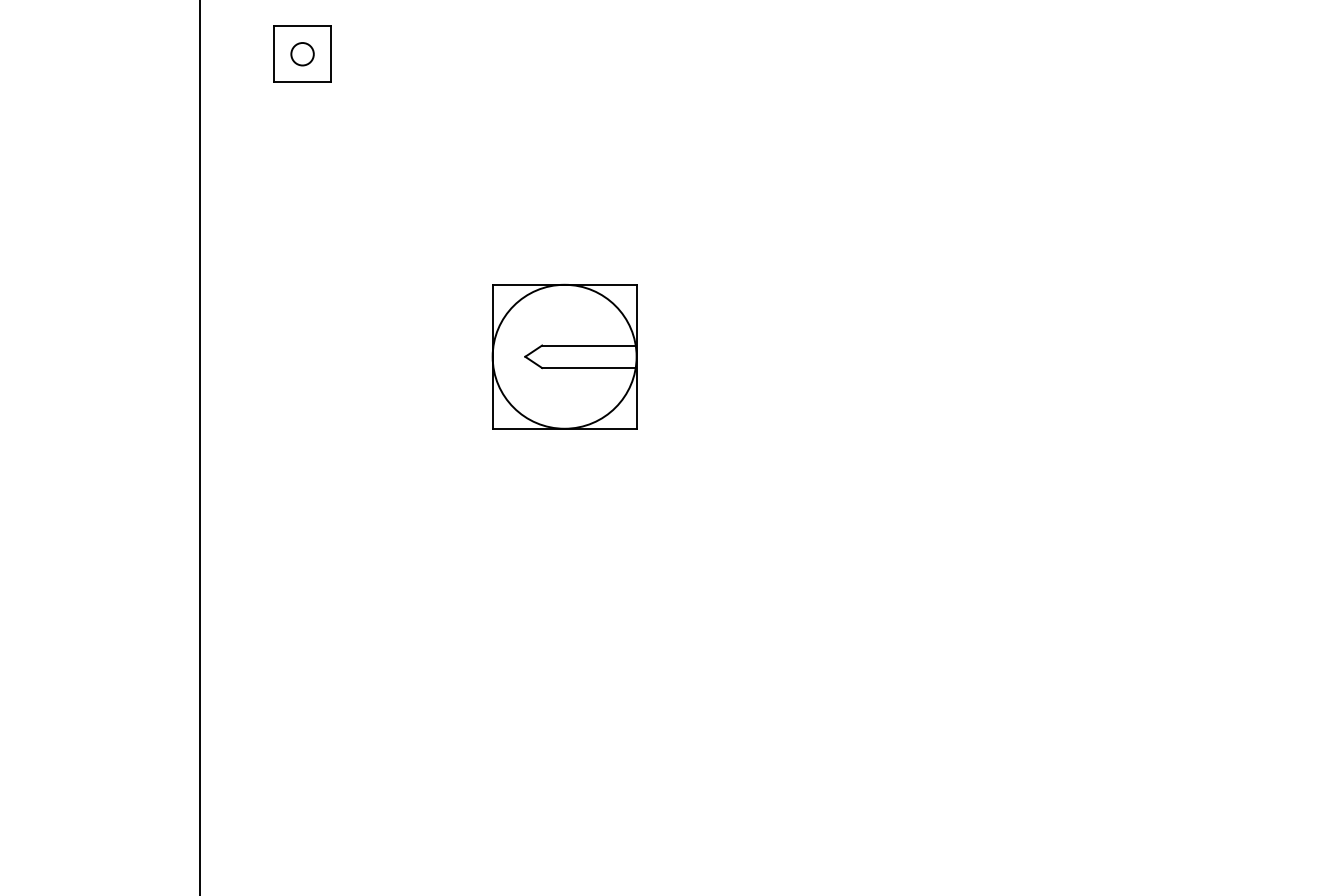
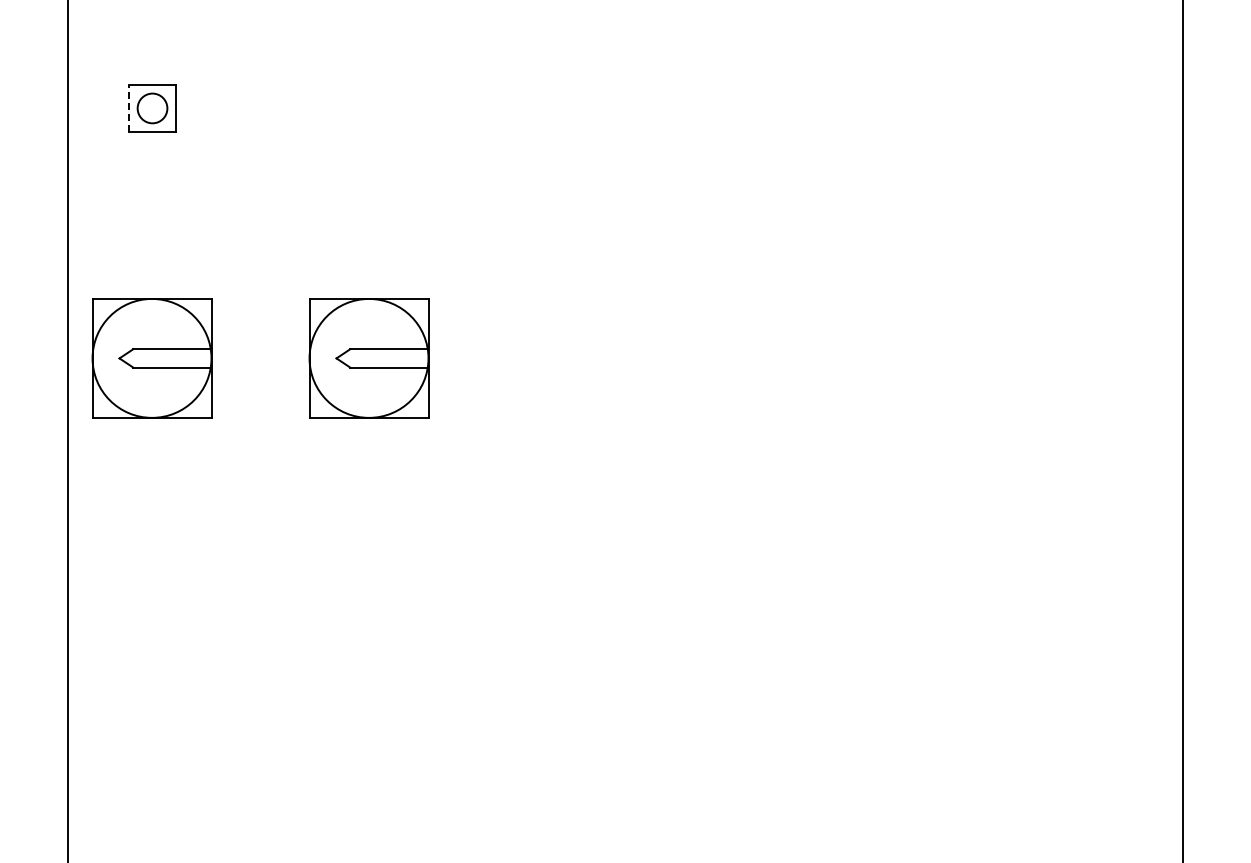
line: (274, 53) -> (129, 107), solid -> dashed
circle: (302, 54) -> (152, 108), size x1.6
part: (301, 356) -> (151, 358), added

